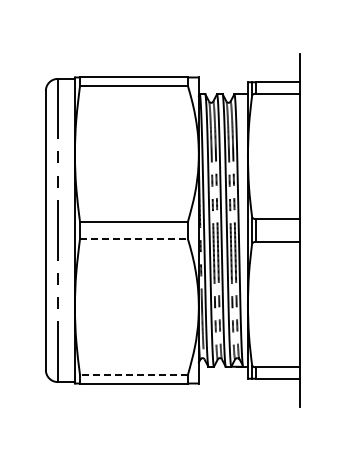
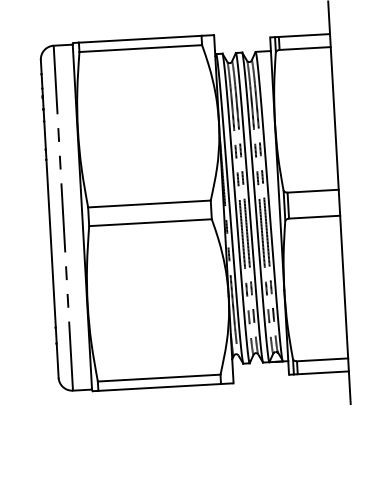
line: (133, 238) -> (149, 222), dashed -> solid
line: (133, 375) -> (158, 378), dashed -> solid

